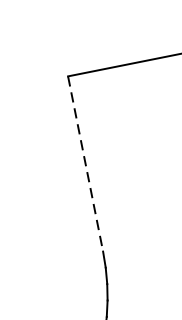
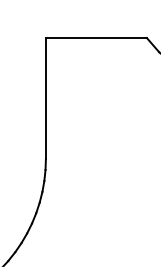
line: (84, 164) -> (45, 98), dashed -> solid

